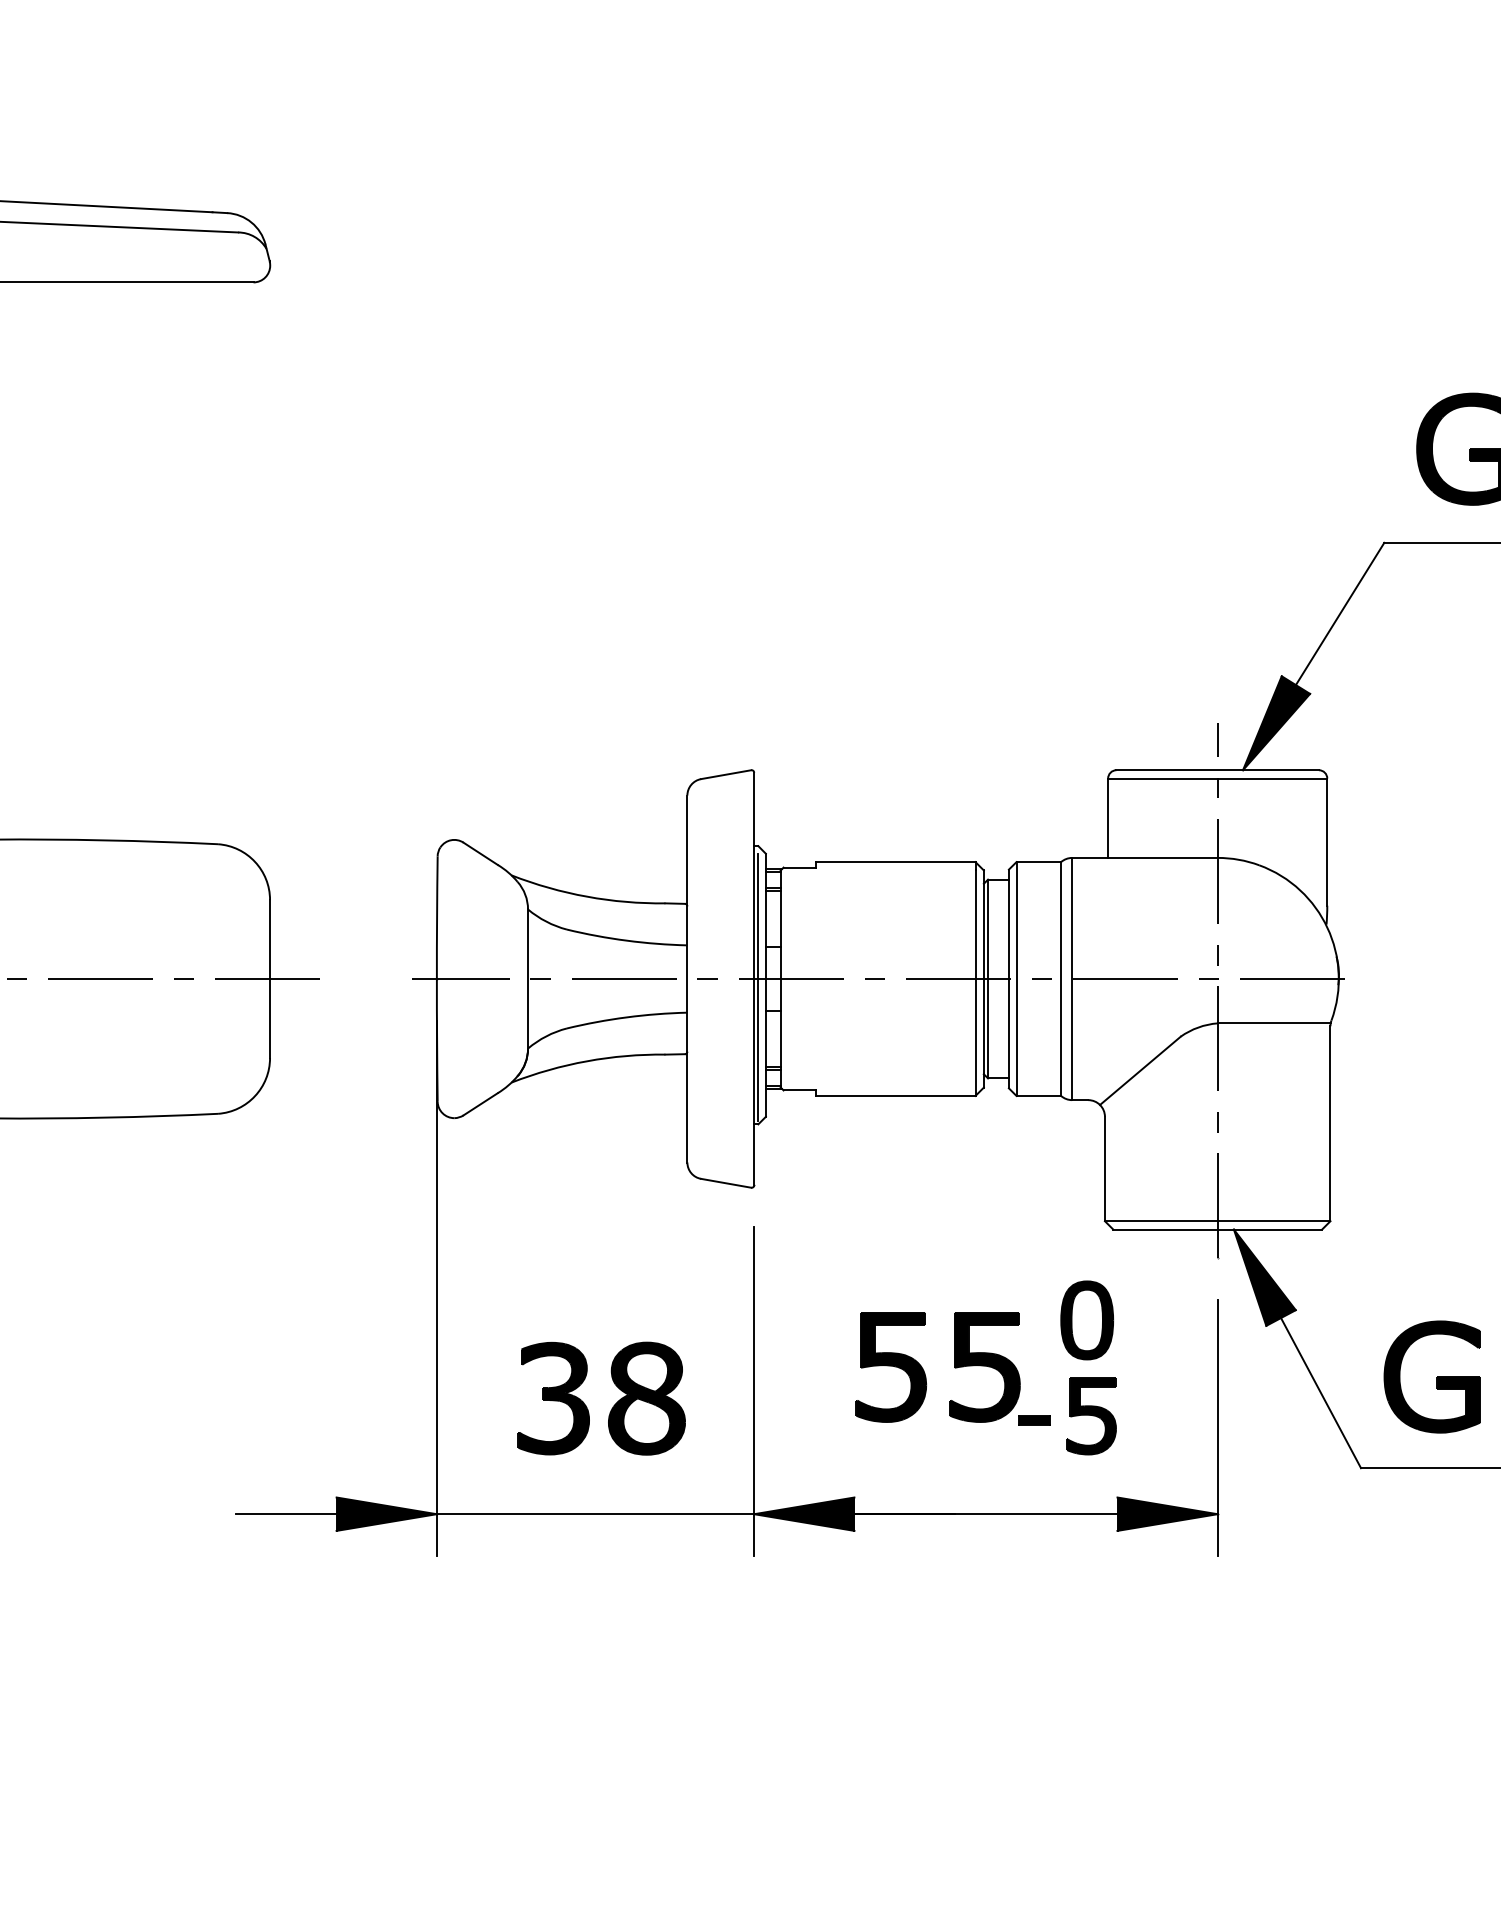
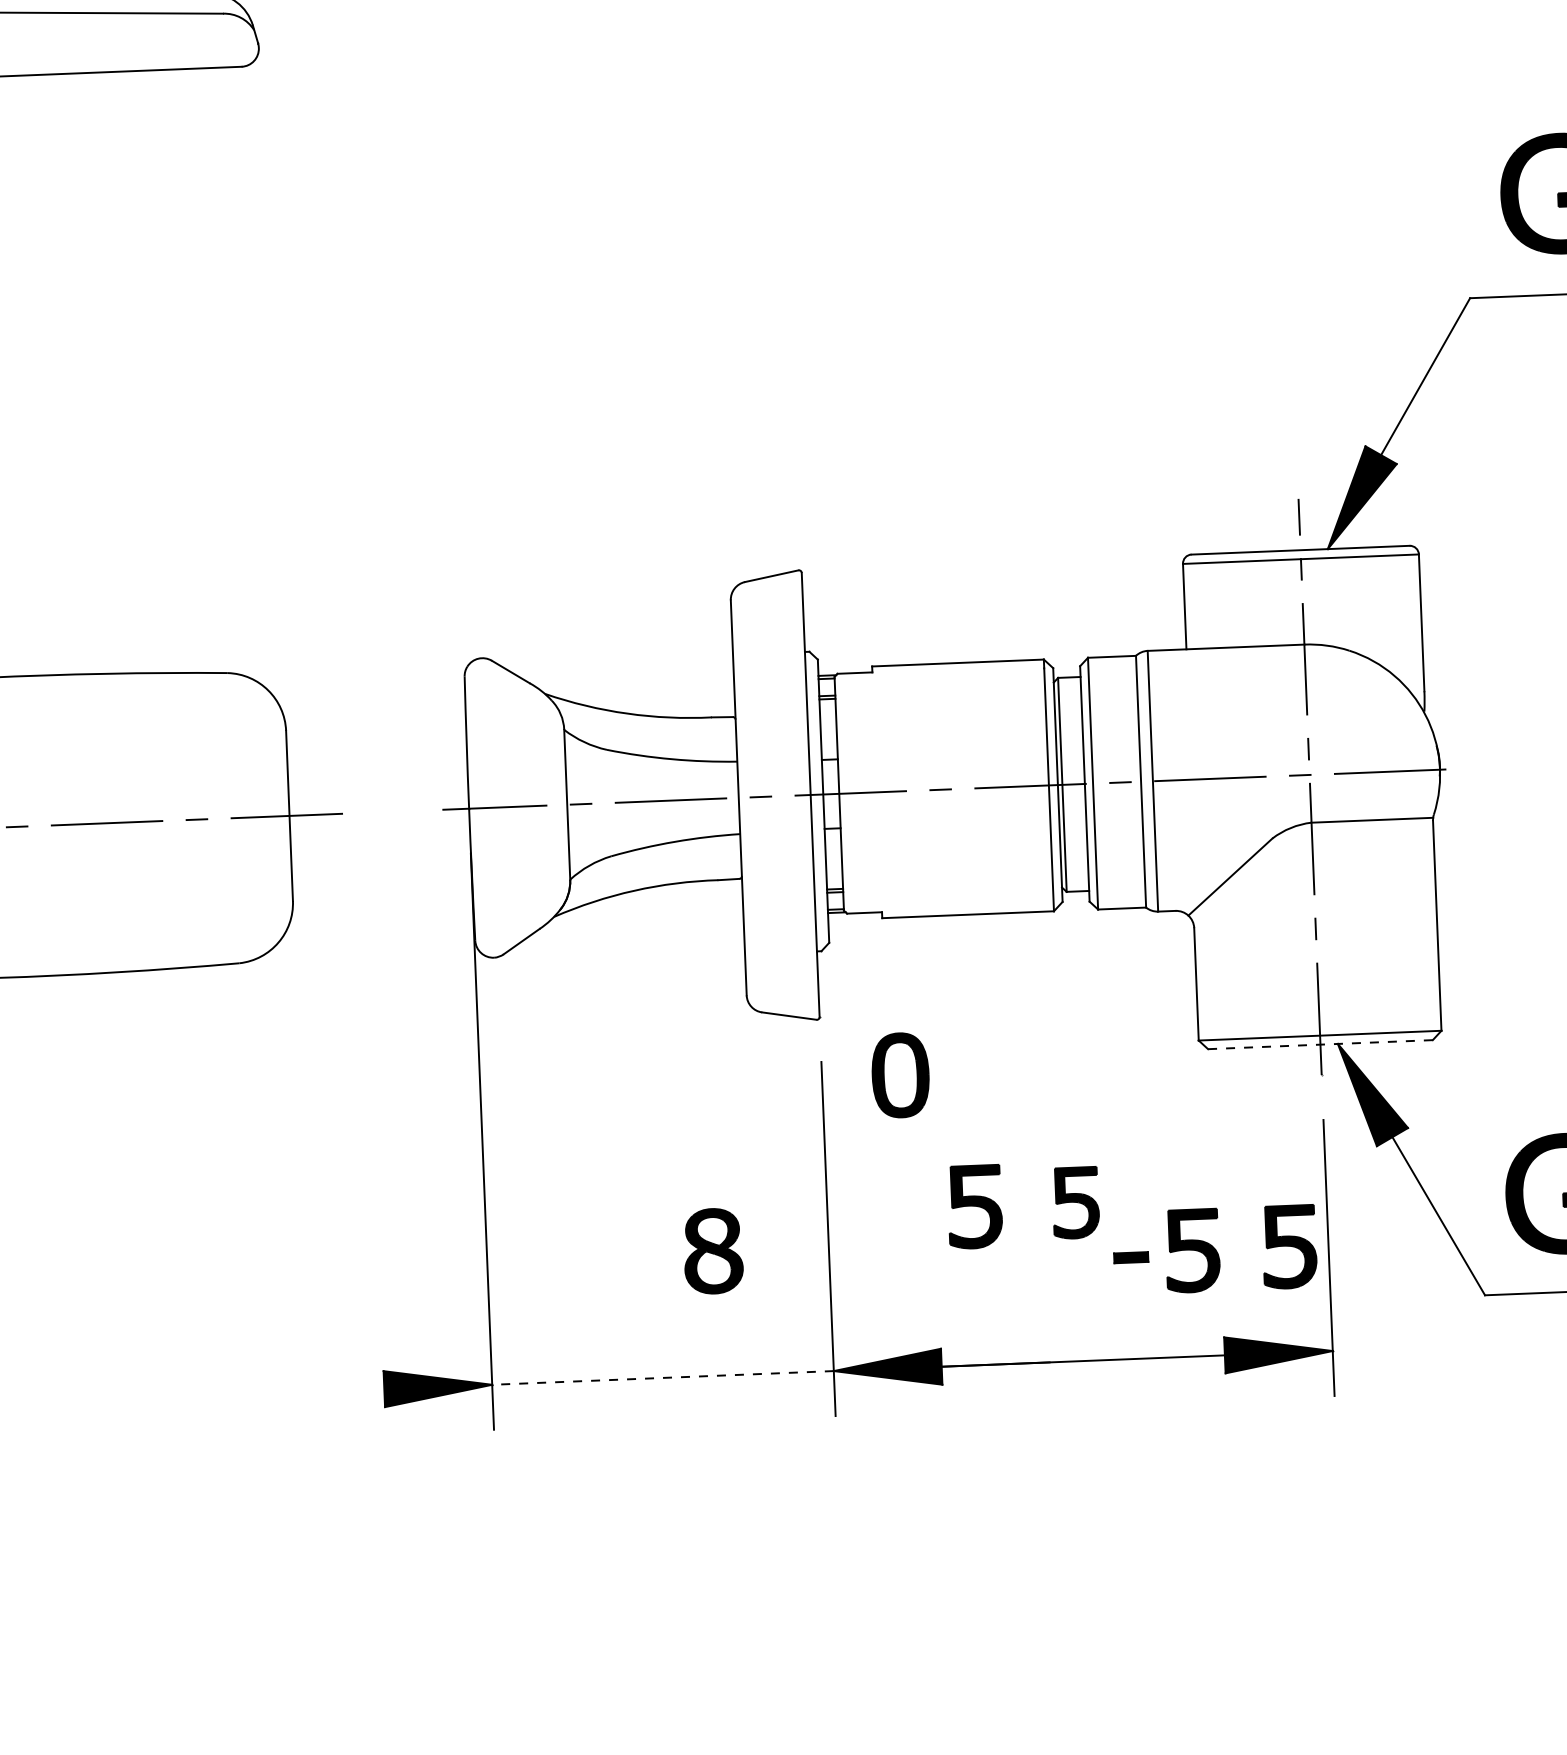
line: (758, 987) -> (815, 803), removed
line: (1217, 1229) -> (1320, 1044), solid -> dashed
part: (1086, 1320) -> (899, 1075), moved
part: (891, 1367) -> (975, 1207), size x0.7
part: (984, 1367) -> (1075, 1203), size x0.6
part: (553, 1398) -> (612, 1255), removed
part: (646, 1398) -> (712, 1251), size x0.7
part: (1181, 1416) -> (1289, 1247), added
line: (286, 1514) -> (330, 1391), removed
line: (595, 1514) -> (663, 1378), solid -> dashed

